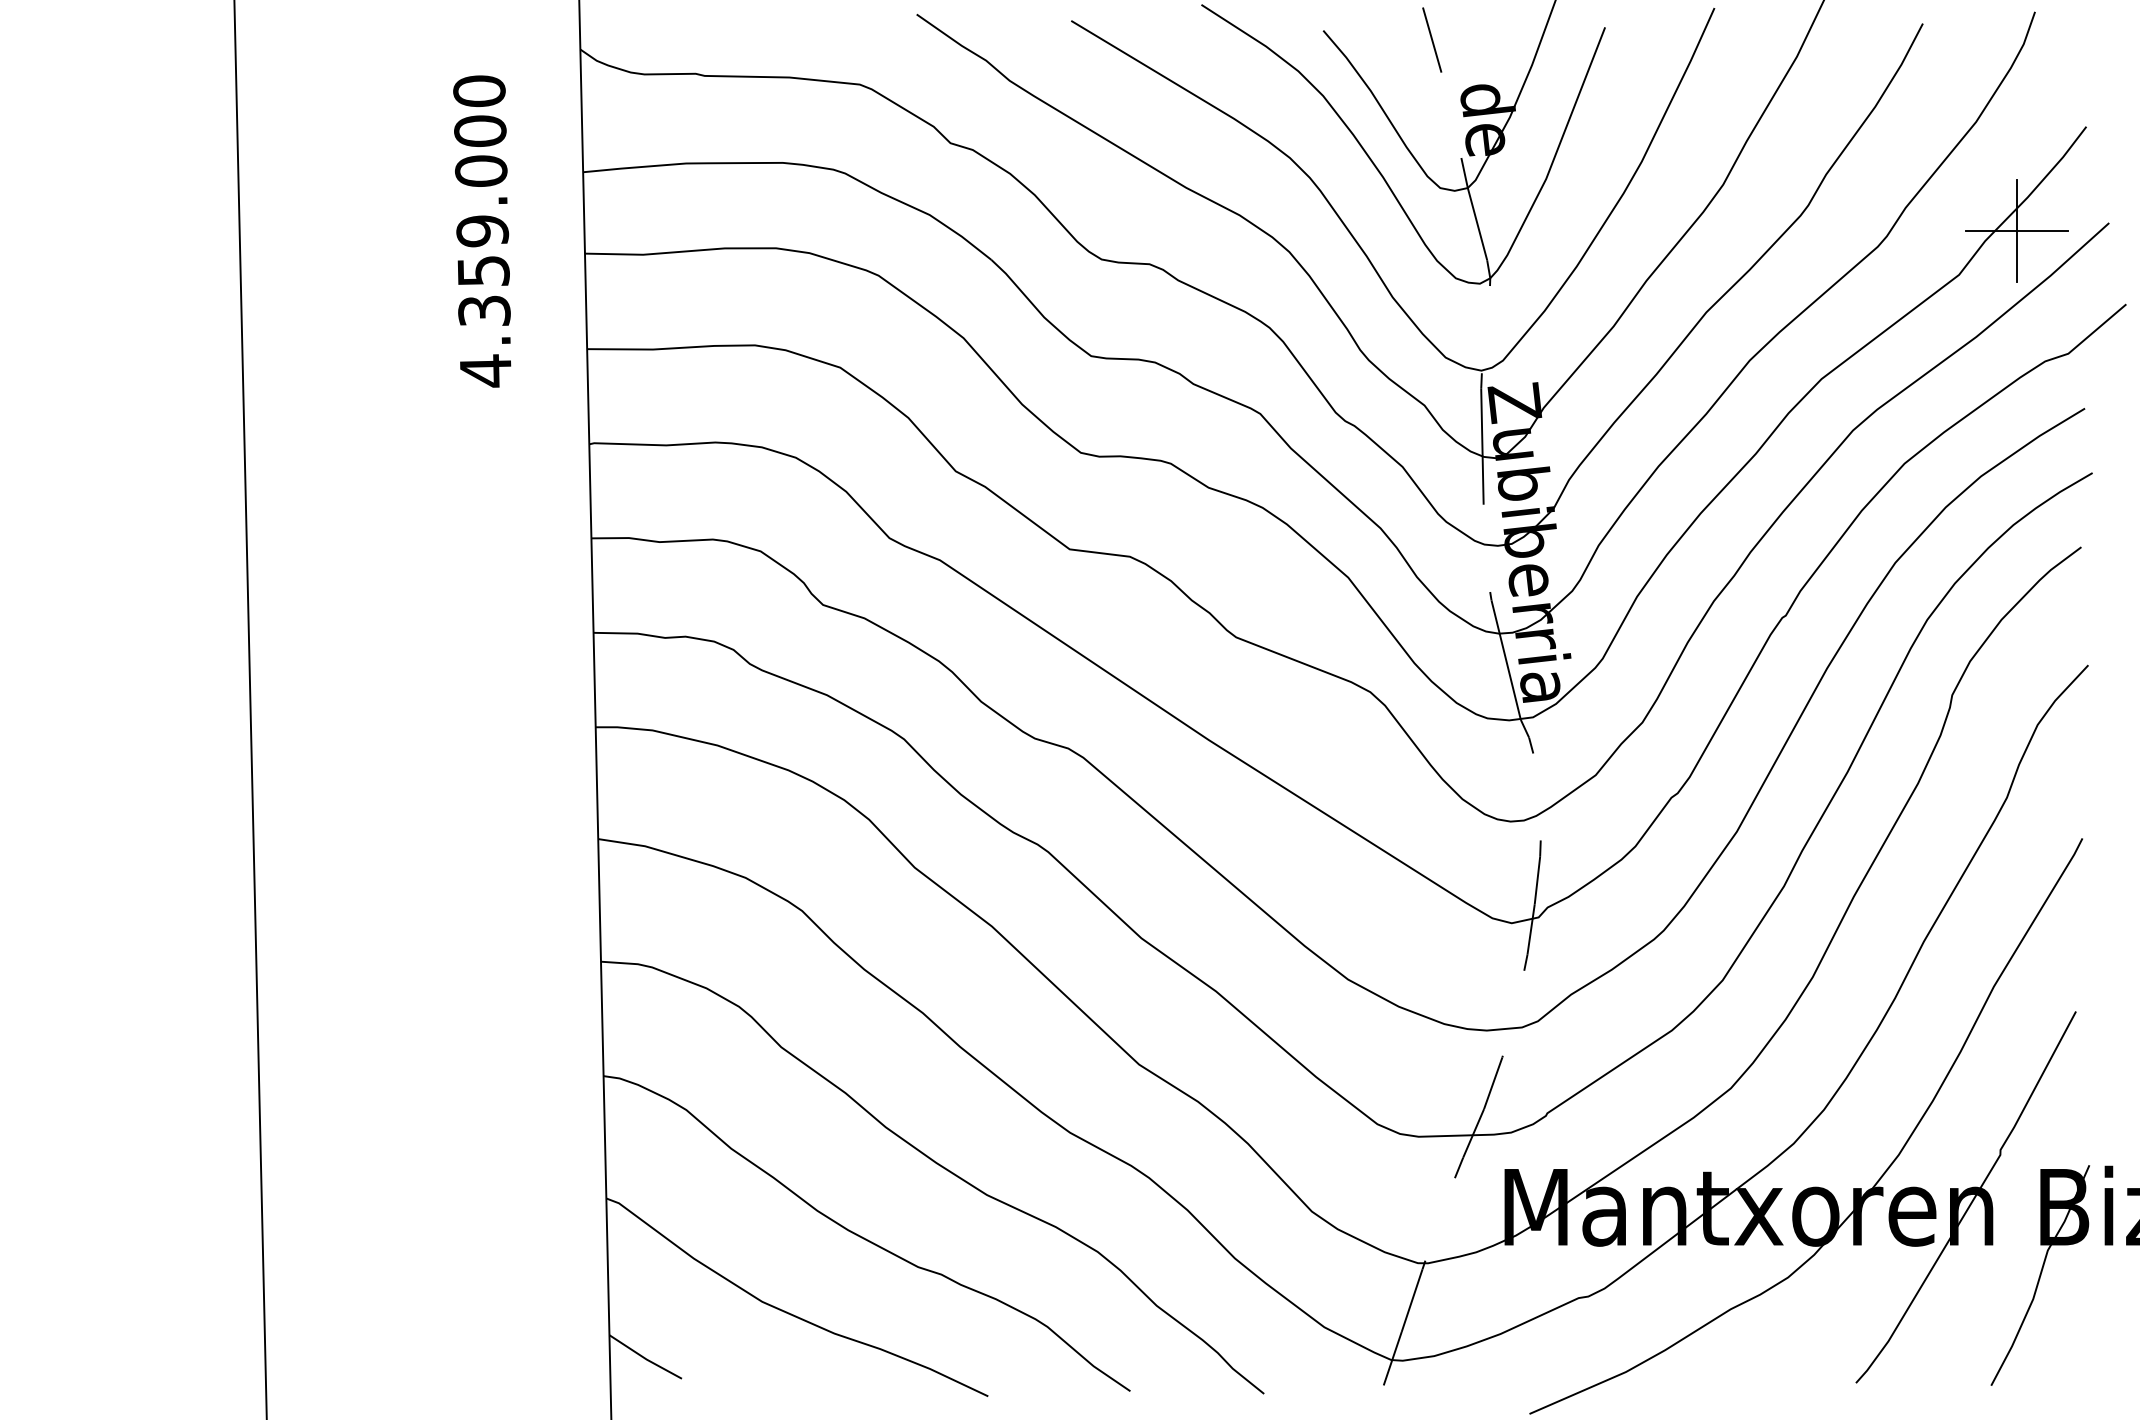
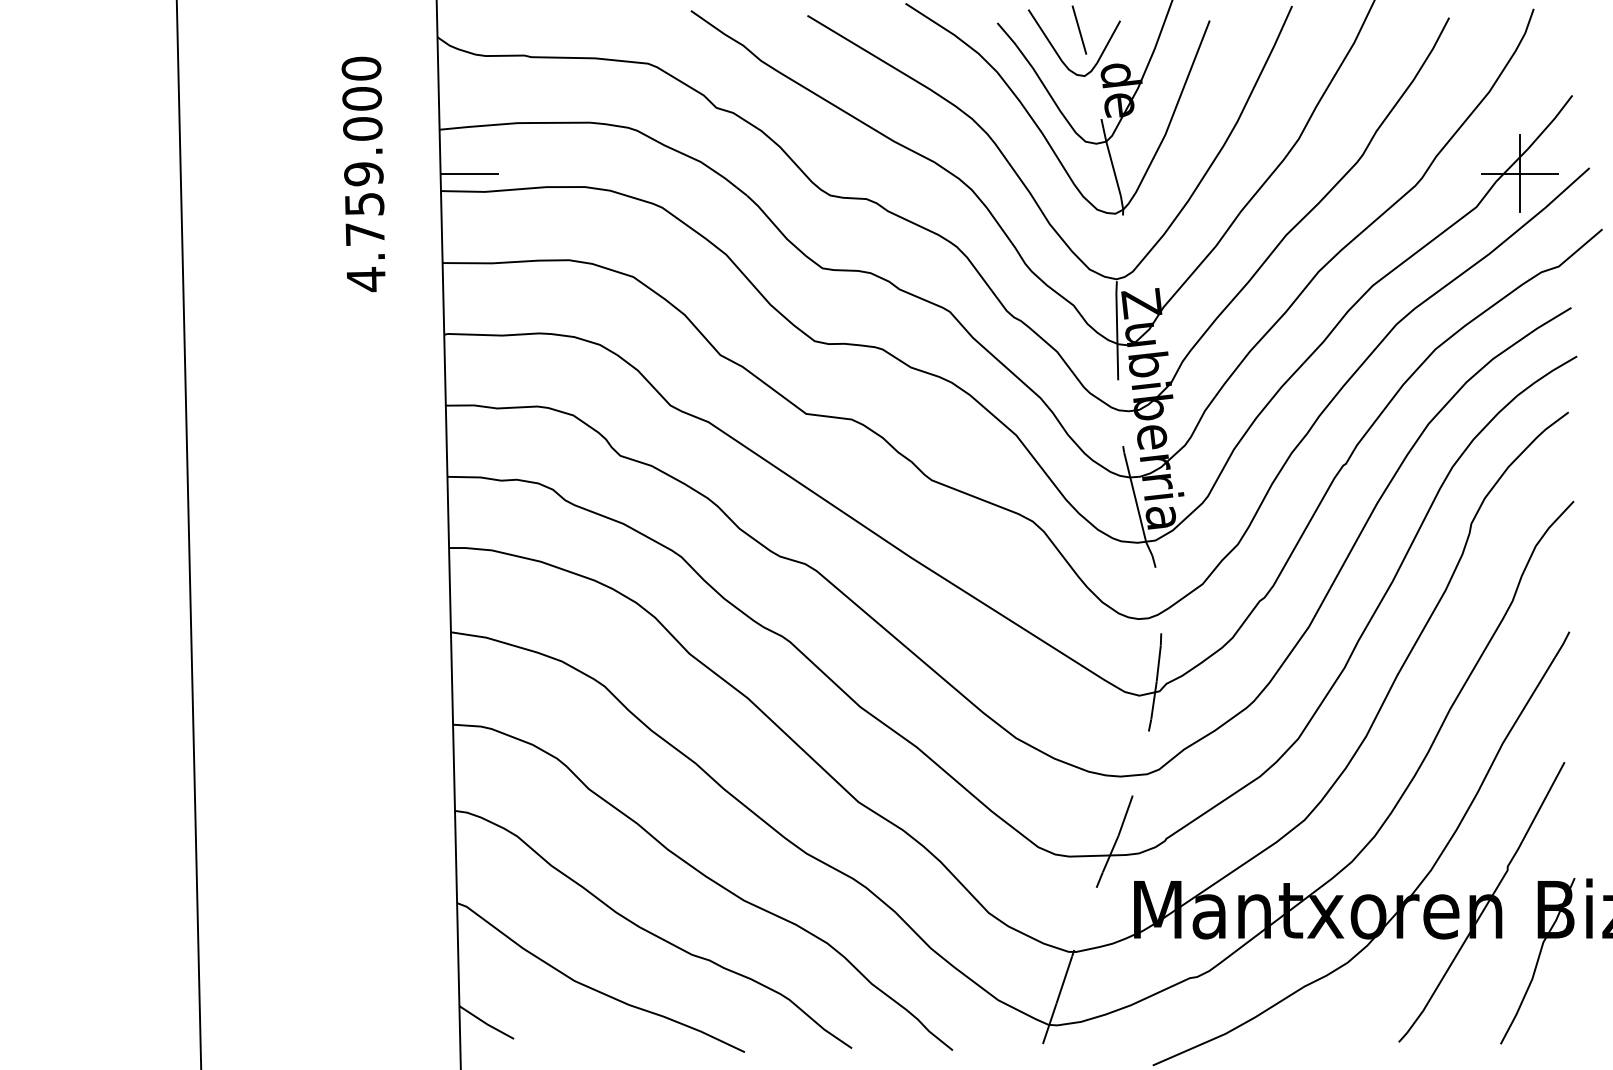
curve: (1403, 70) -> (1057, 53), added
line: (622, 230) -> (469, 173), added
text: (484, 310) -> (365, 233), 4.359.000 -> 4.759.000

